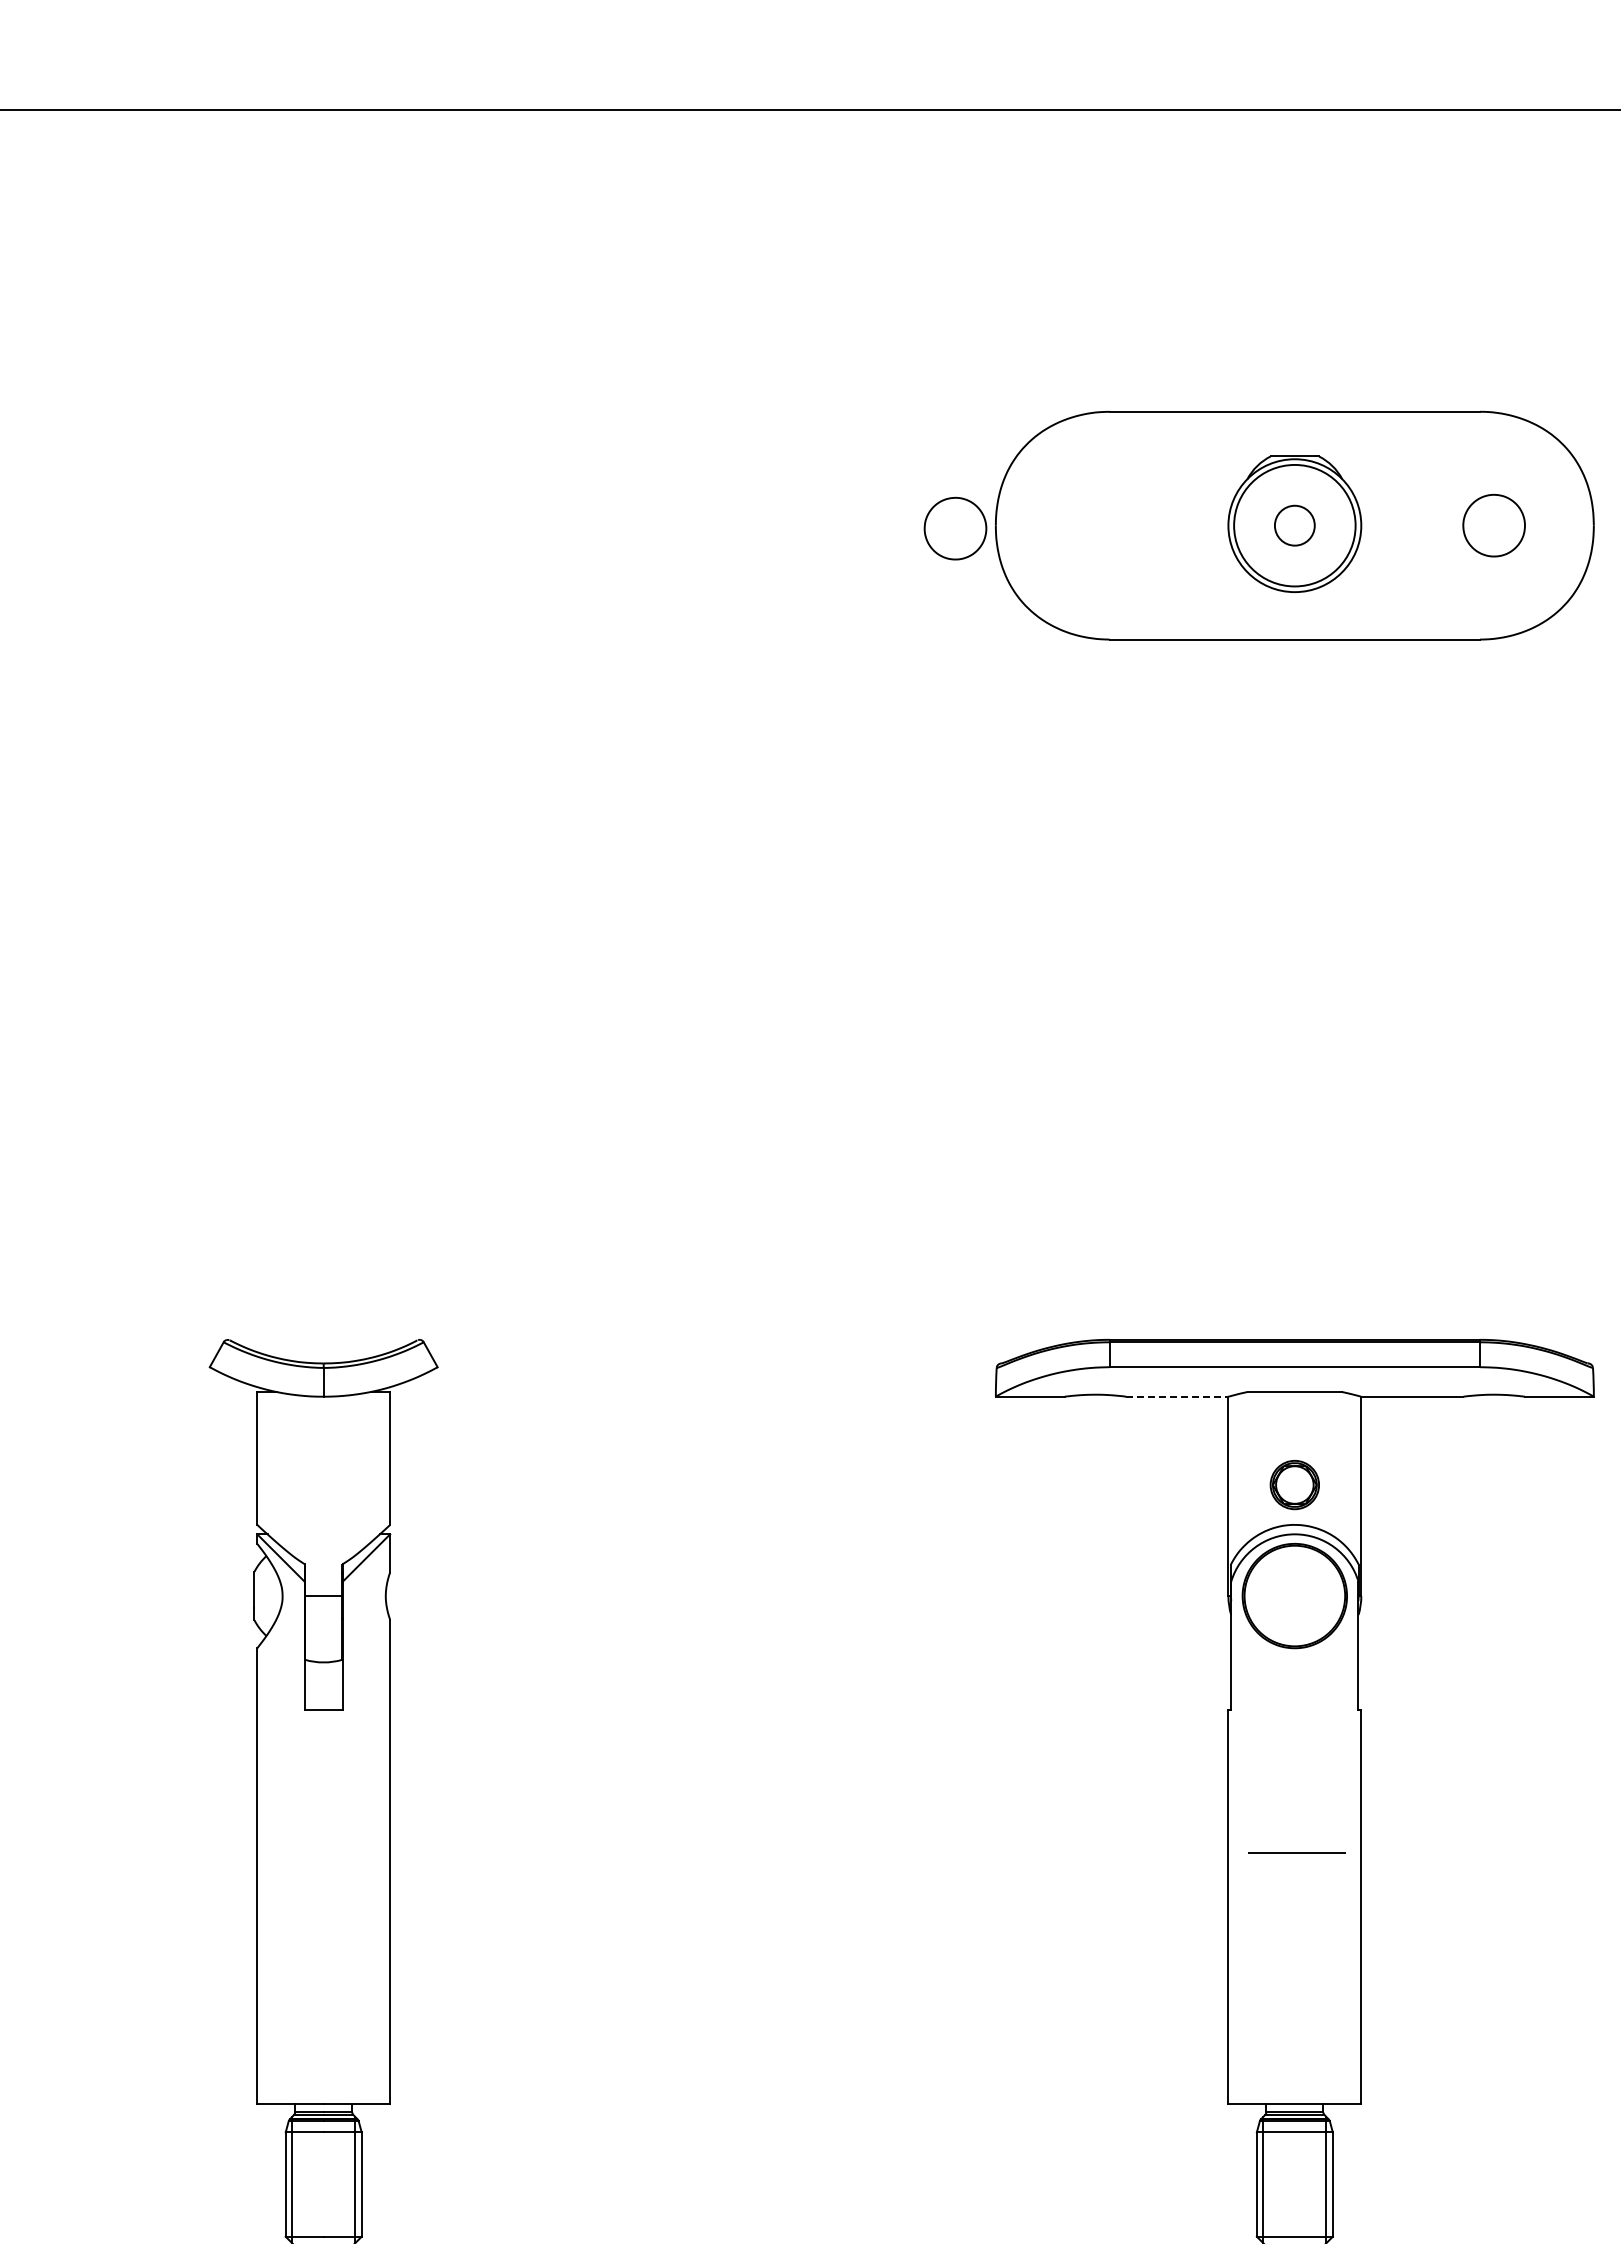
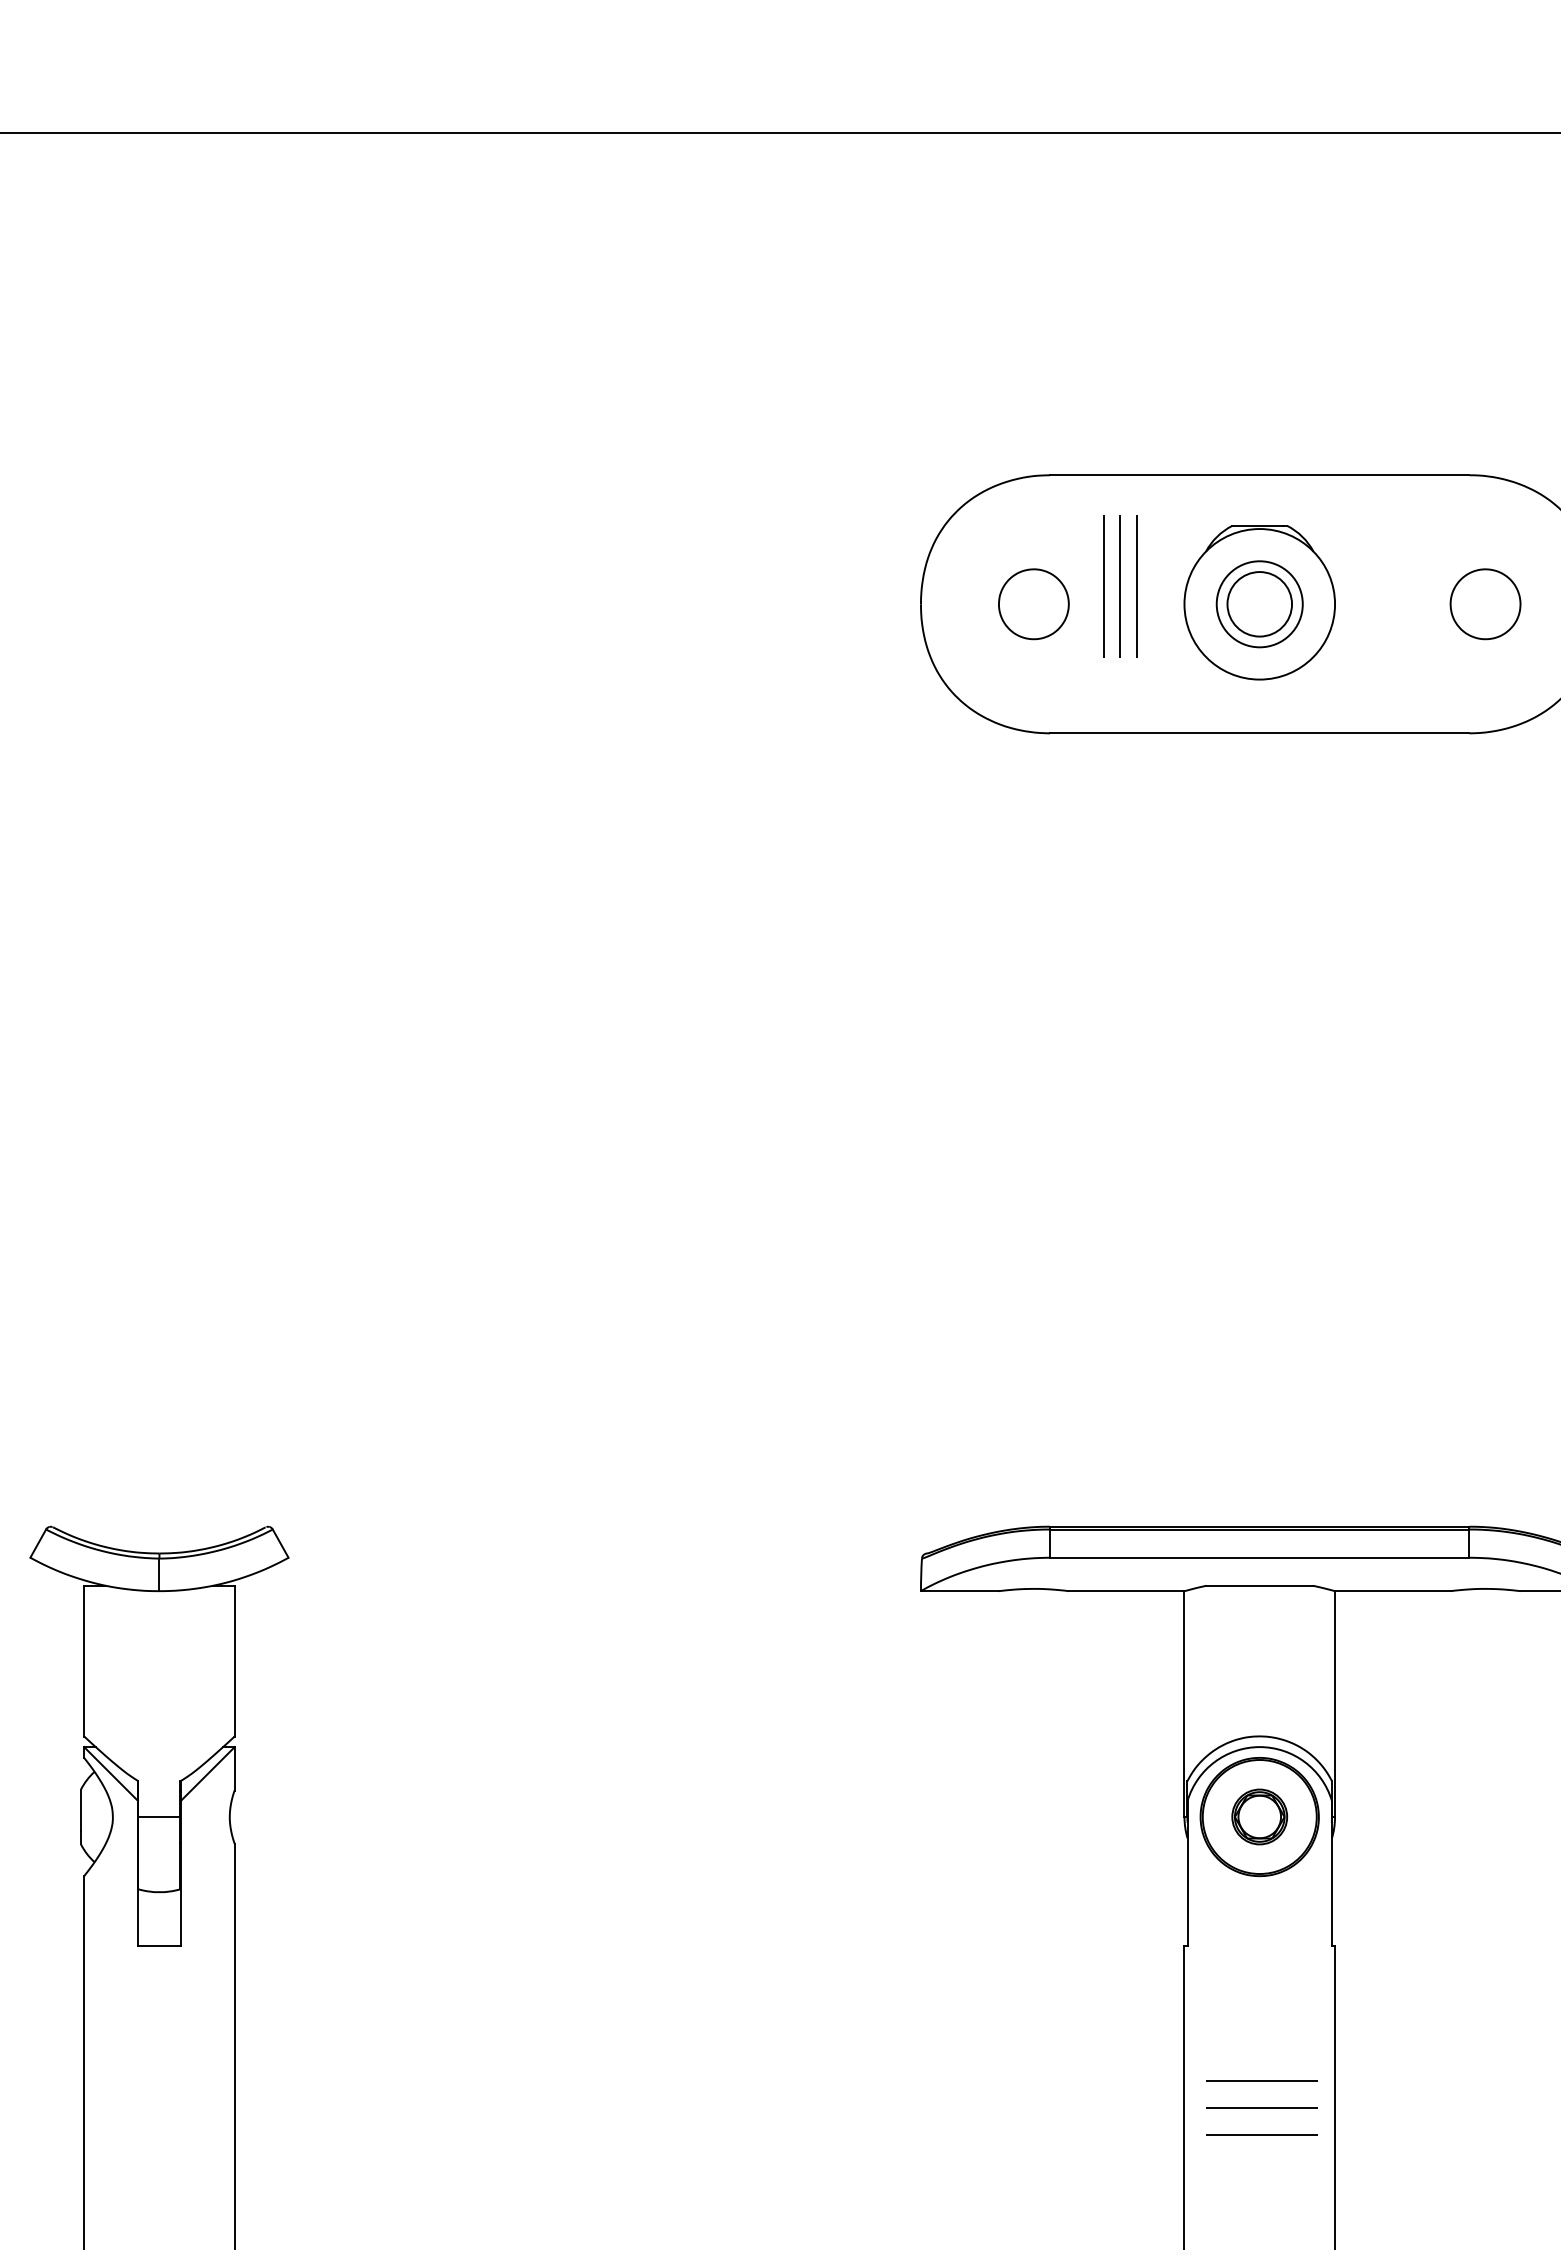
line: (1157, 509) -> (1104, 585), added
line: (1171, 509) -> (1119, 585), added
line: (1186, 509) -> (1136, 585), added
circle: (1294, 525) -> (1259, 604), size x0.62
circle: (1294, 525) -> (1259, 604), size x1.43
part: (955, 528) -> (1033, 604), moved
line: (1177, 1396) -> (1126, 1590), dashed -> solid
part: (1294, 1485) -> (1259, 1817), moved
line: (1296, 1829) -> (1261, 2081), added
line: (1296, 1876) -> (1261, 2134), added

